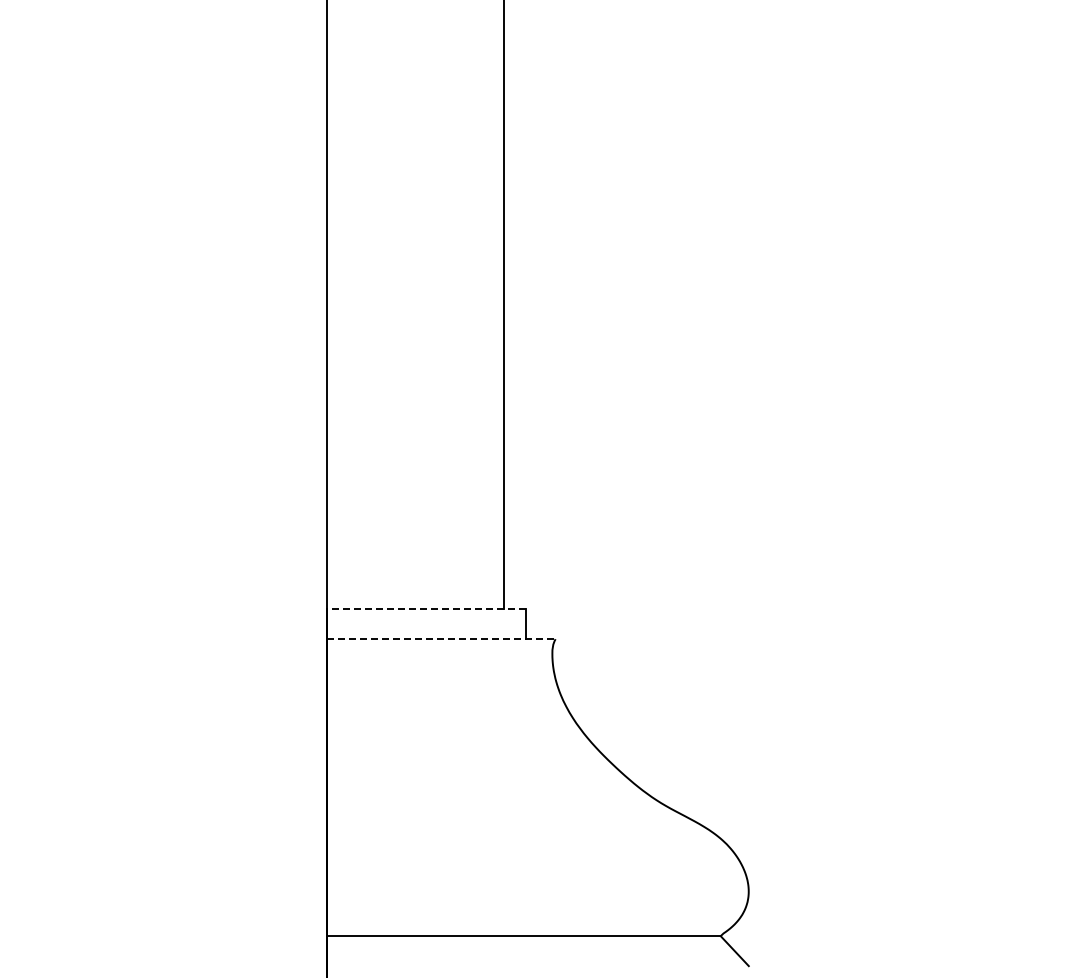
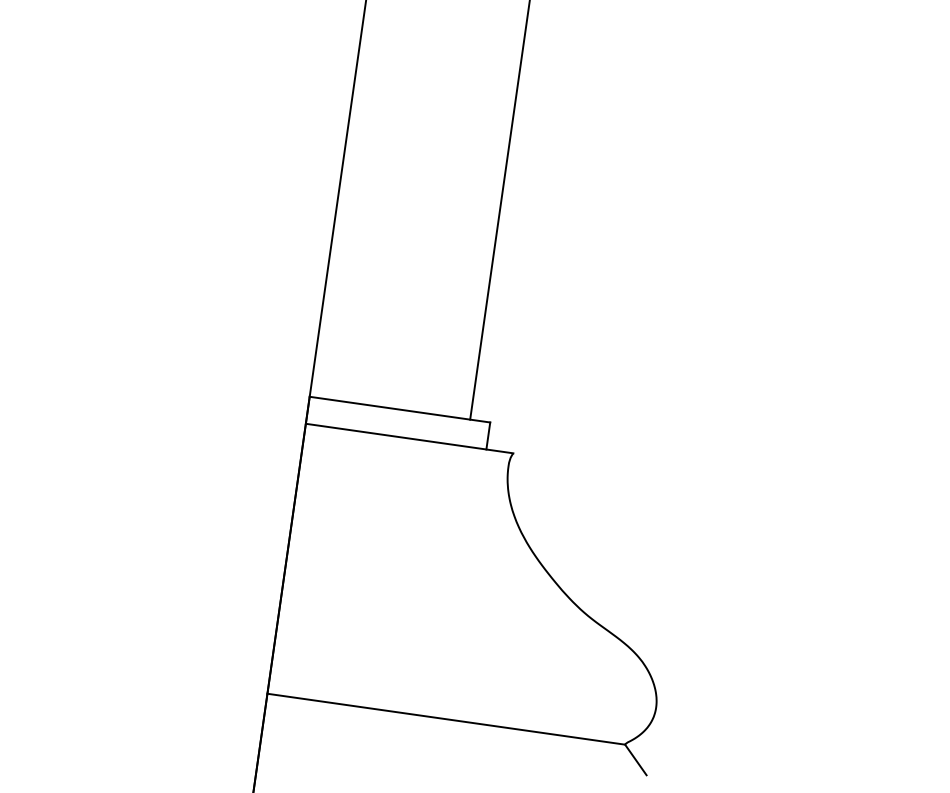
line: (426, 609) -> (399, 409), dashed -> solid
line: (441, 639) -> (409, 438), dashed -> solid

